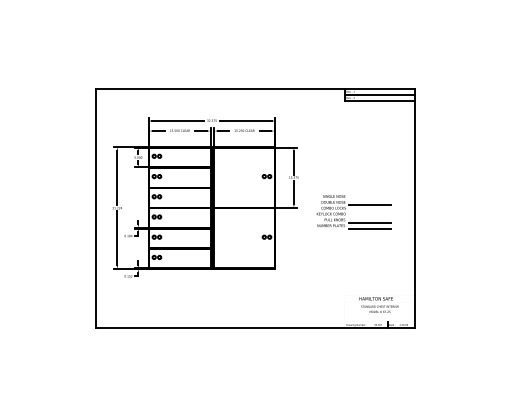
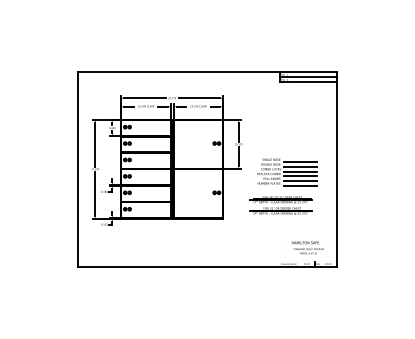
line: (369, 199) -> (300, 162), added
line: (369, 211) -> (300, 171), added
line: (369, 217) -> (300, 176), added
part: (346, 252) -> (281, 205), added

